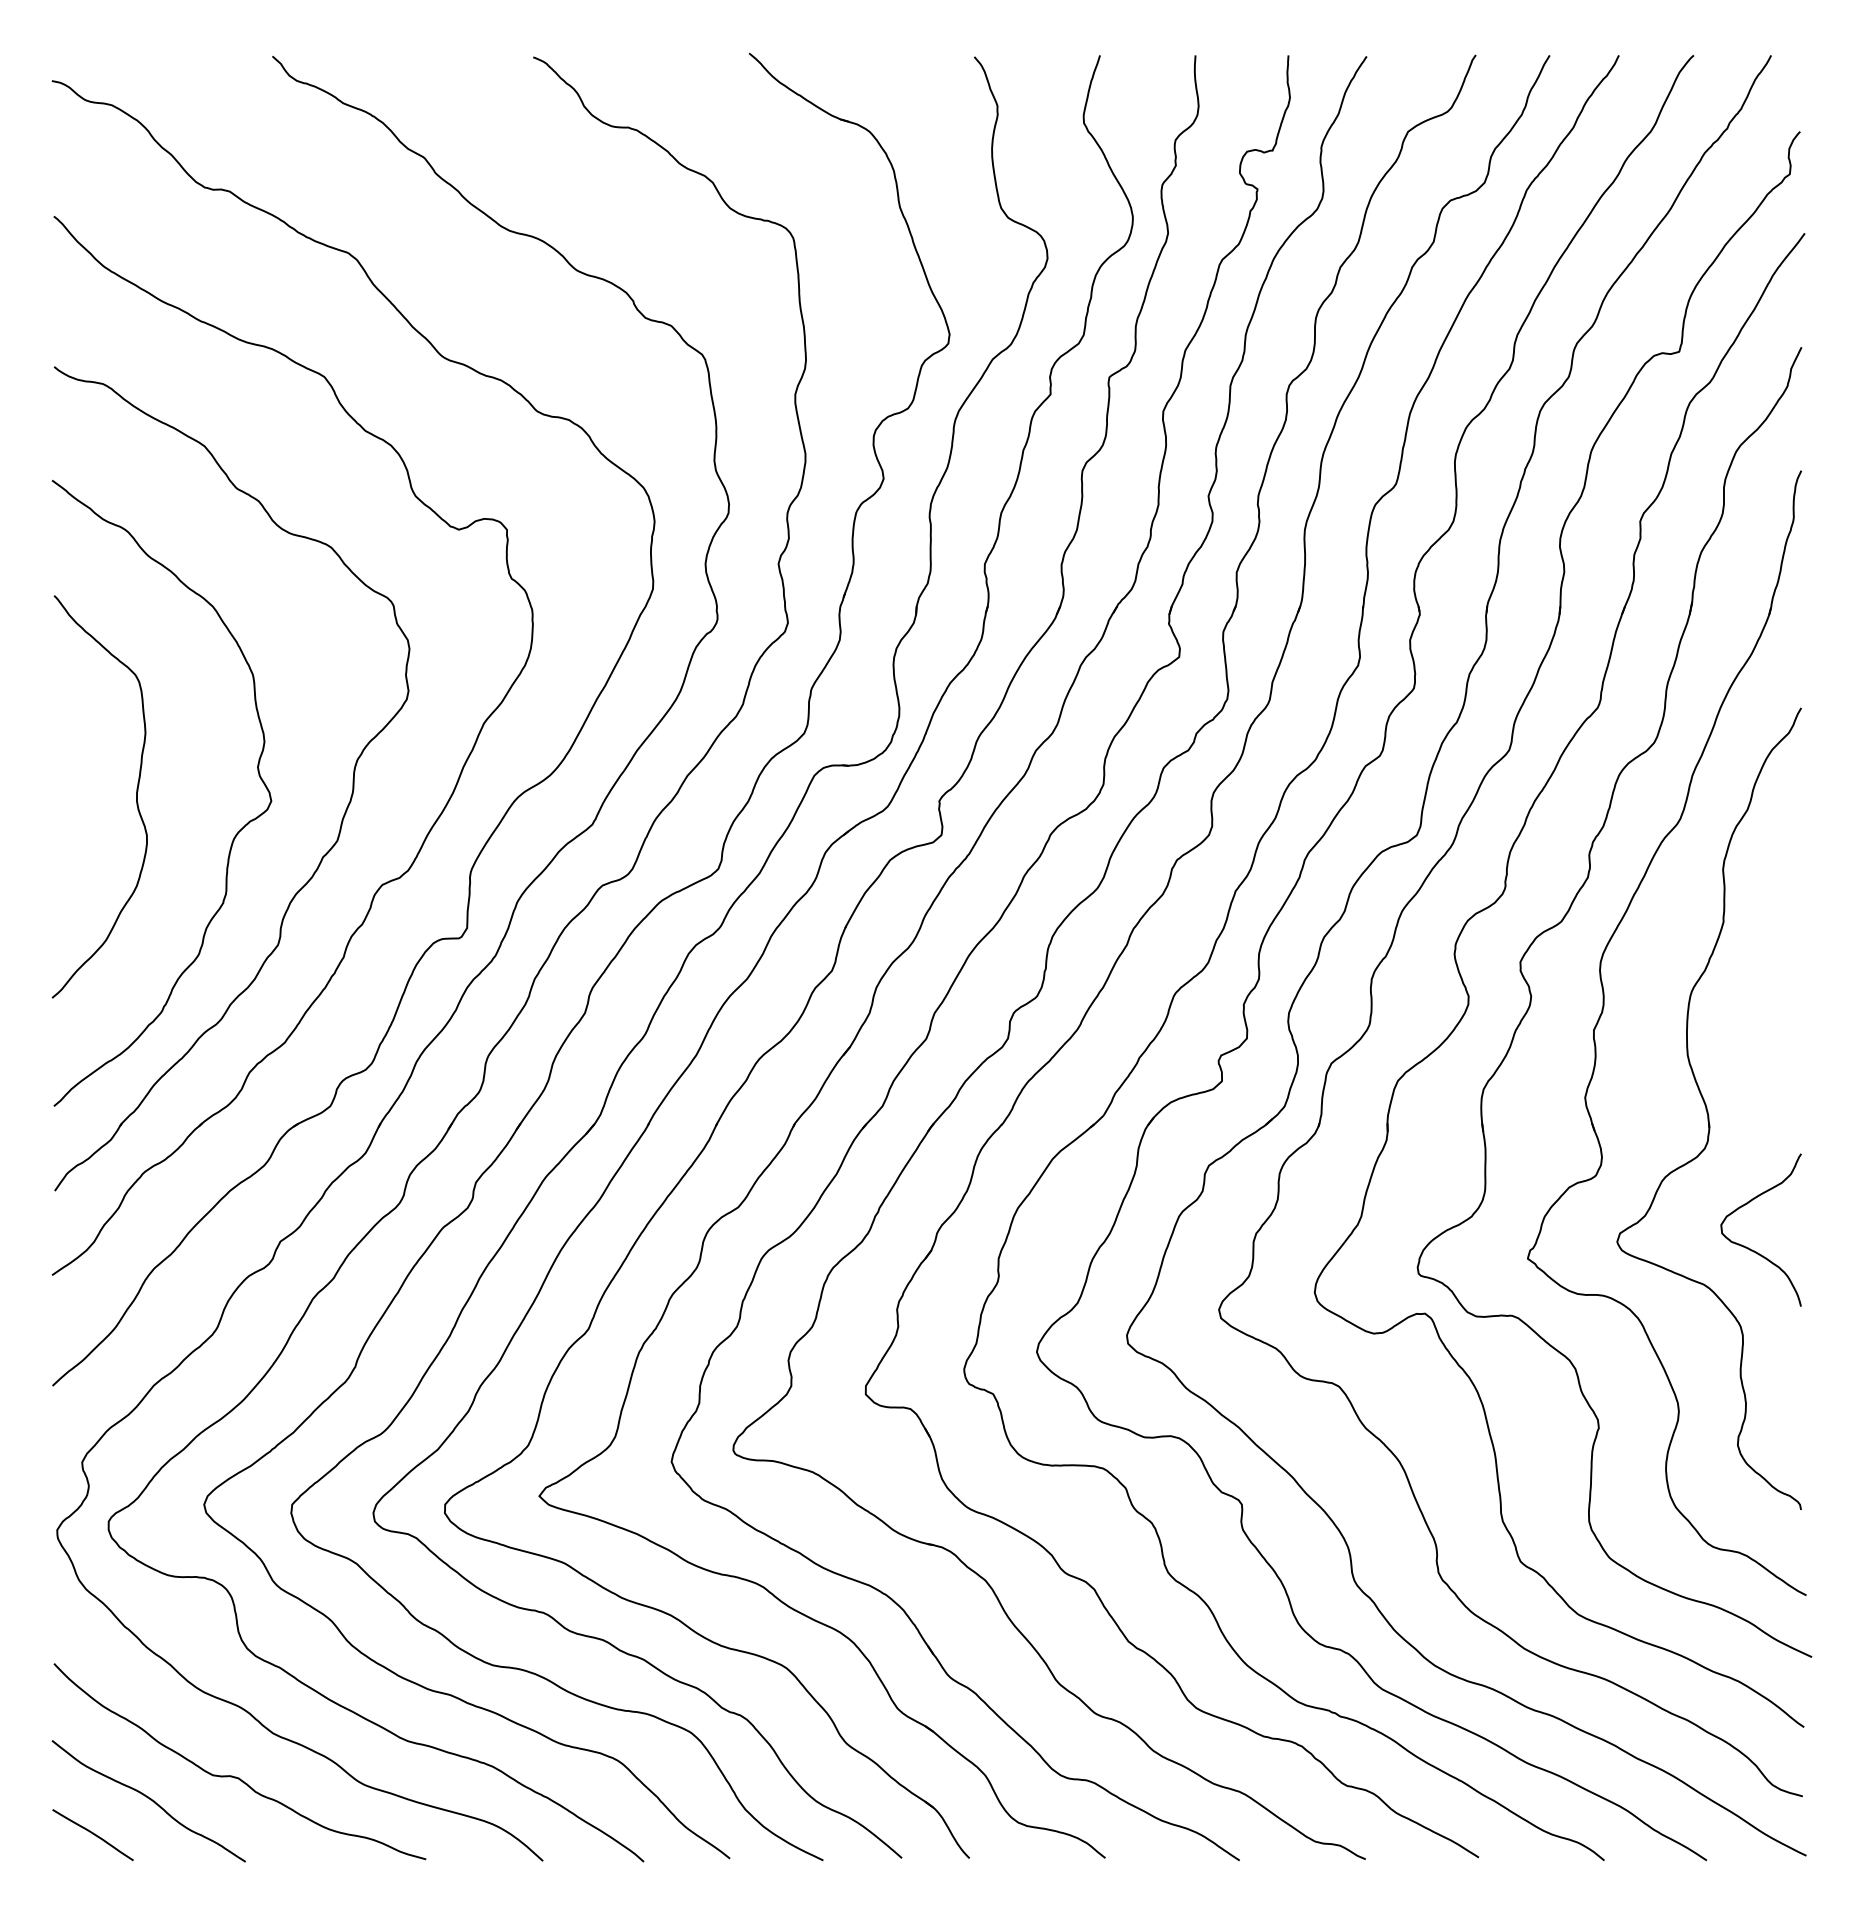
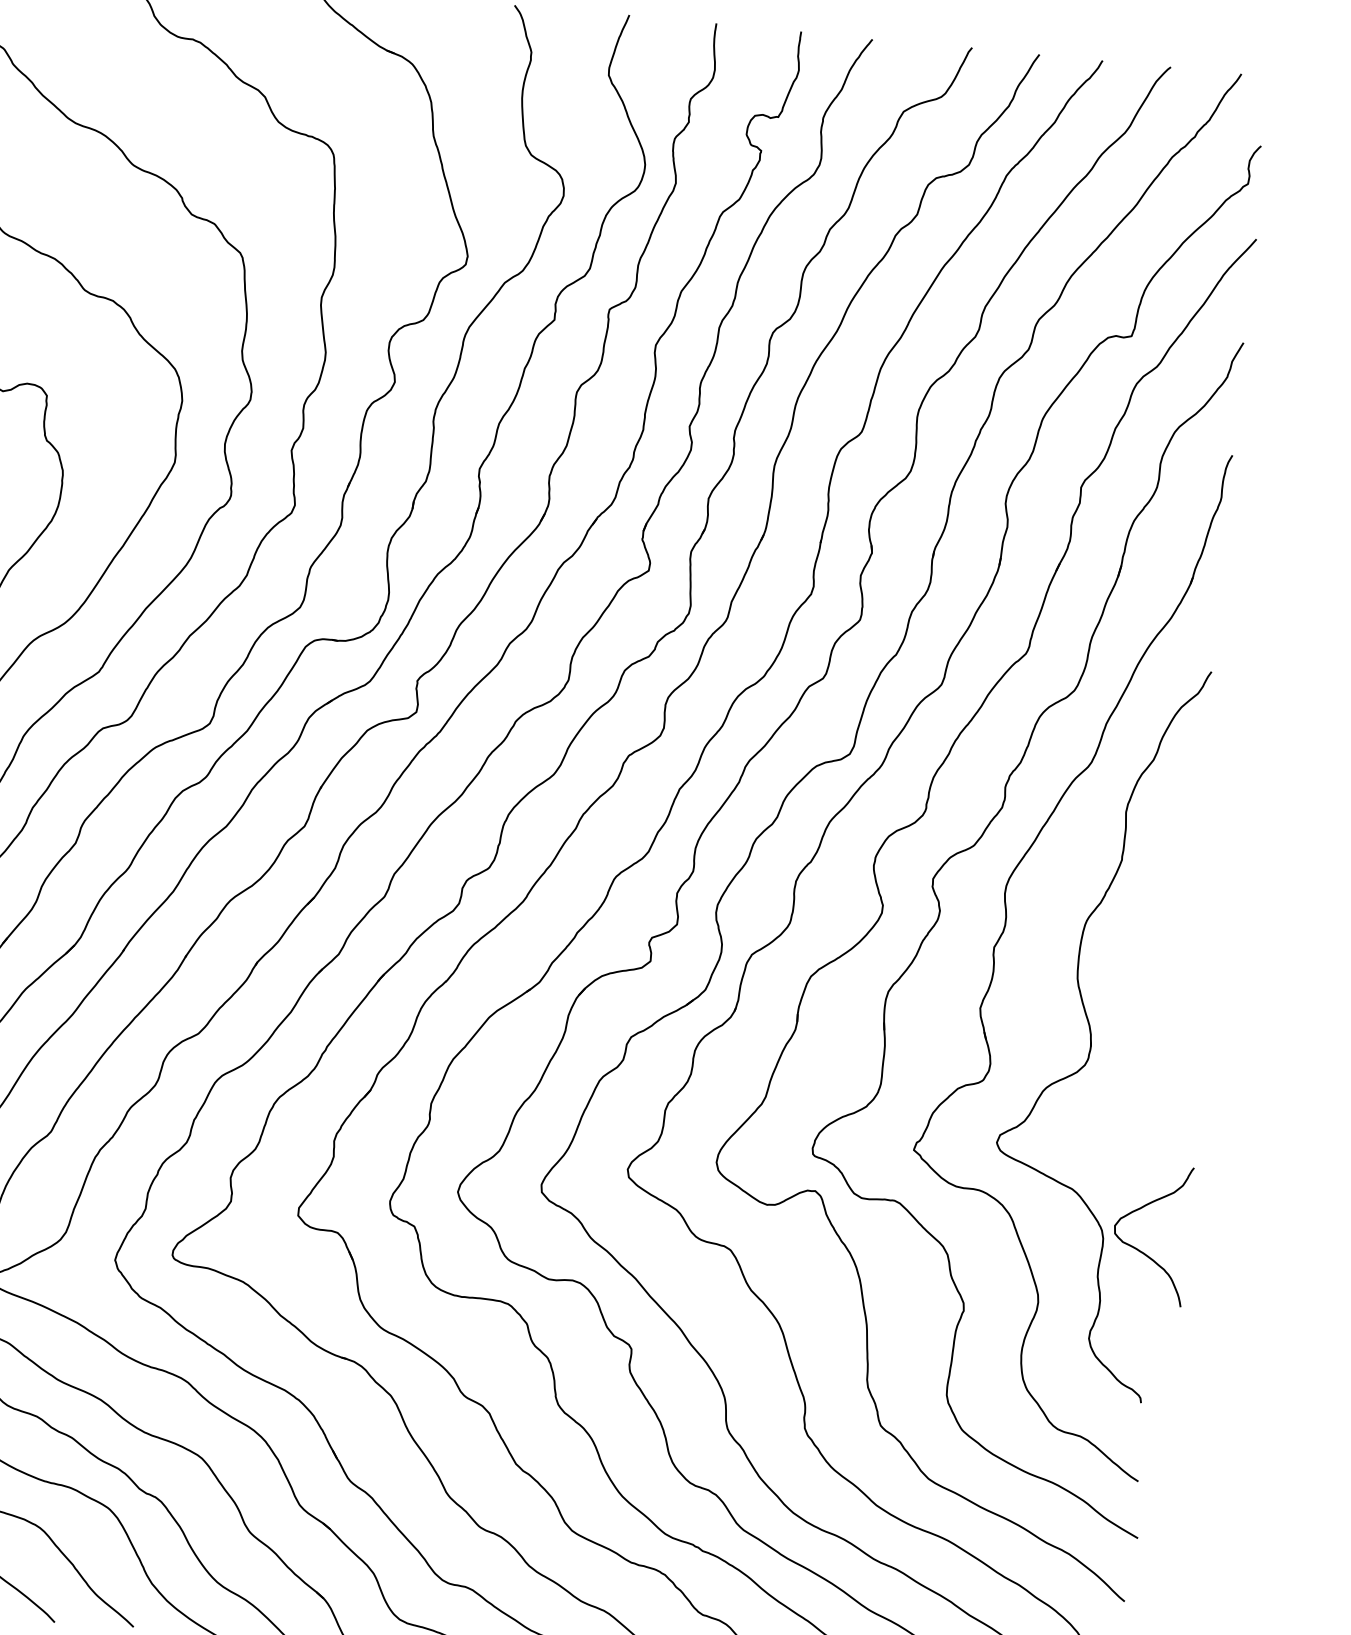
curve: (1750, 1248) -> (1139, 1249), moved

